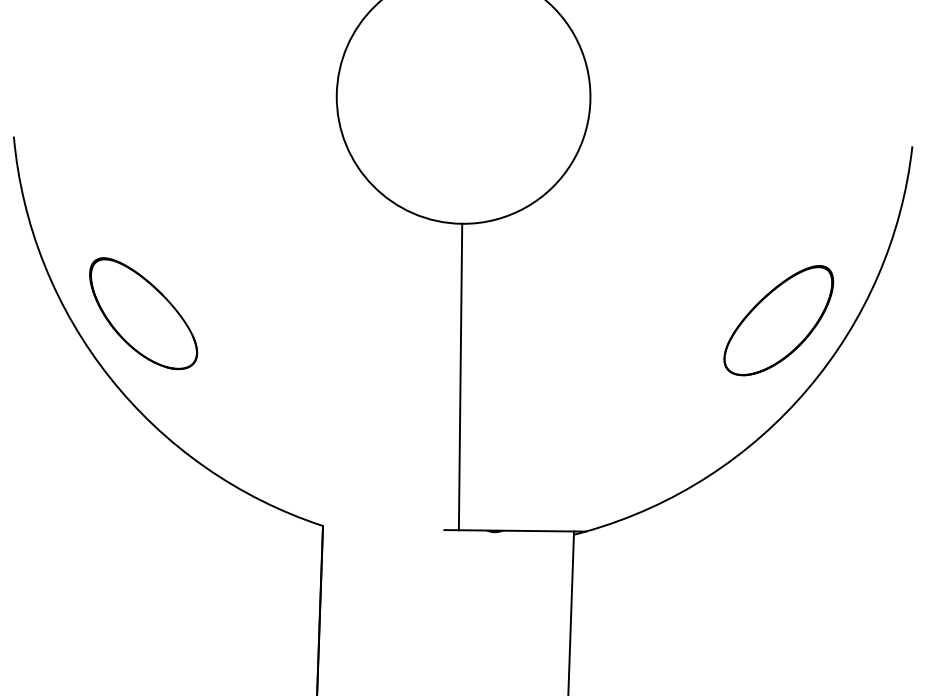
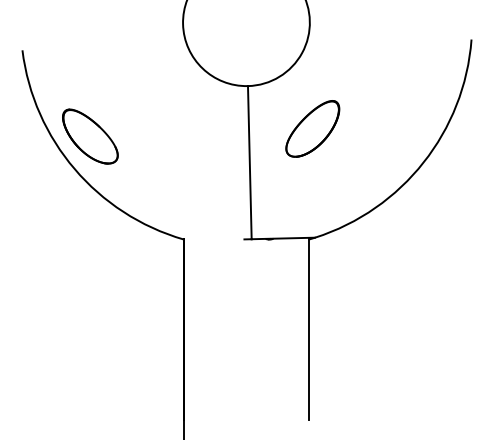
part: (778, 319) -> (312, 128), moved

